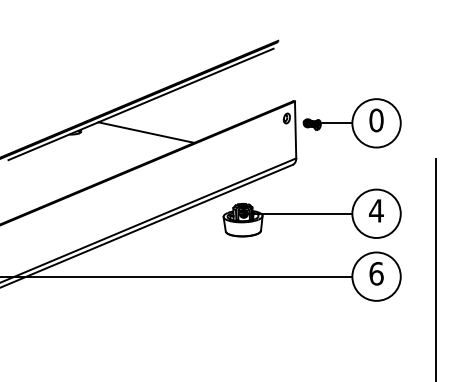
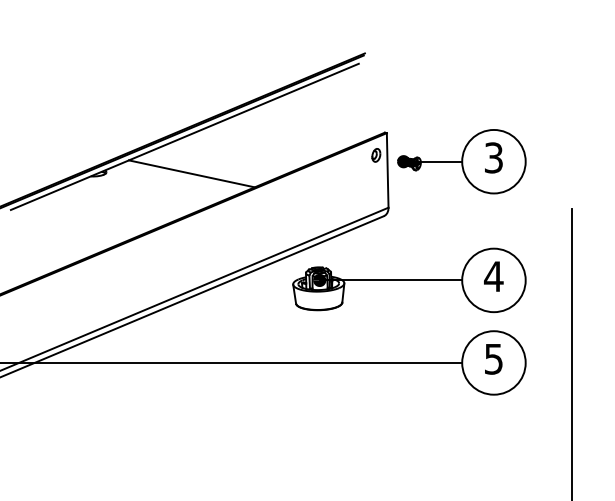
text: (376, 120) -> (493, 157), 0 -> 3
text: (376, 273) -> (493, 358), 6 -> 5

